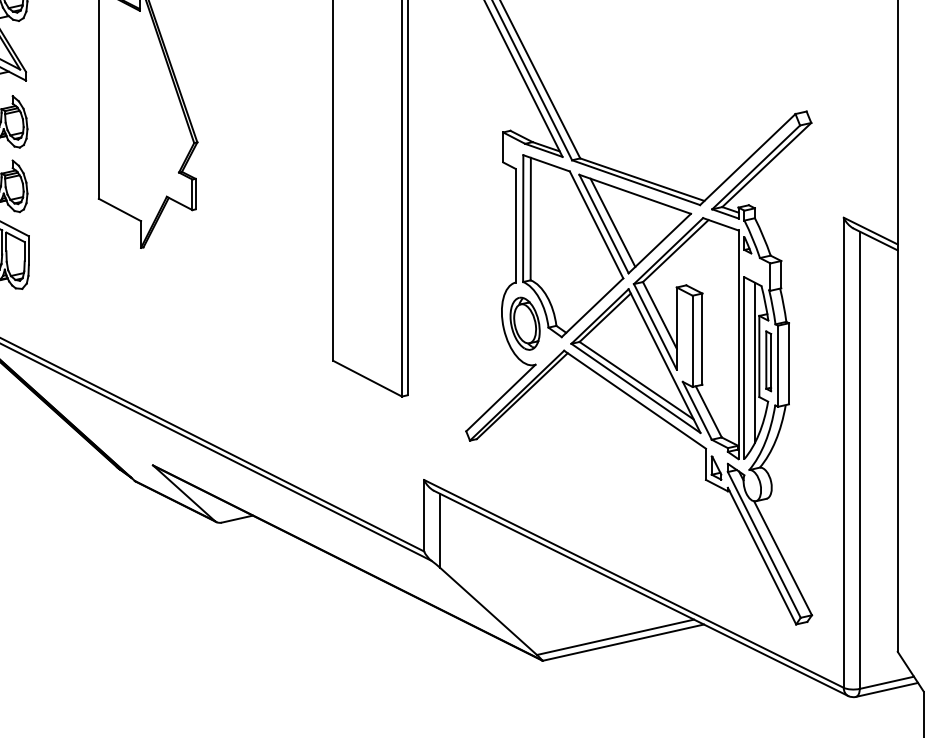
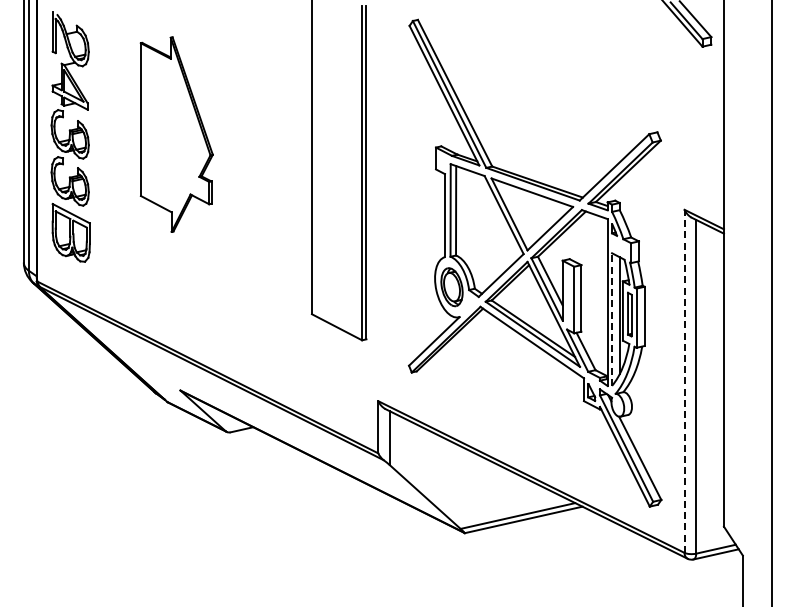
line: (612, 222) -> (515, 213), removed
line: (745, 368) -> (612, 319), solid -> dashed
line: (843, 452) -> (684, 381), solid -> dashed

